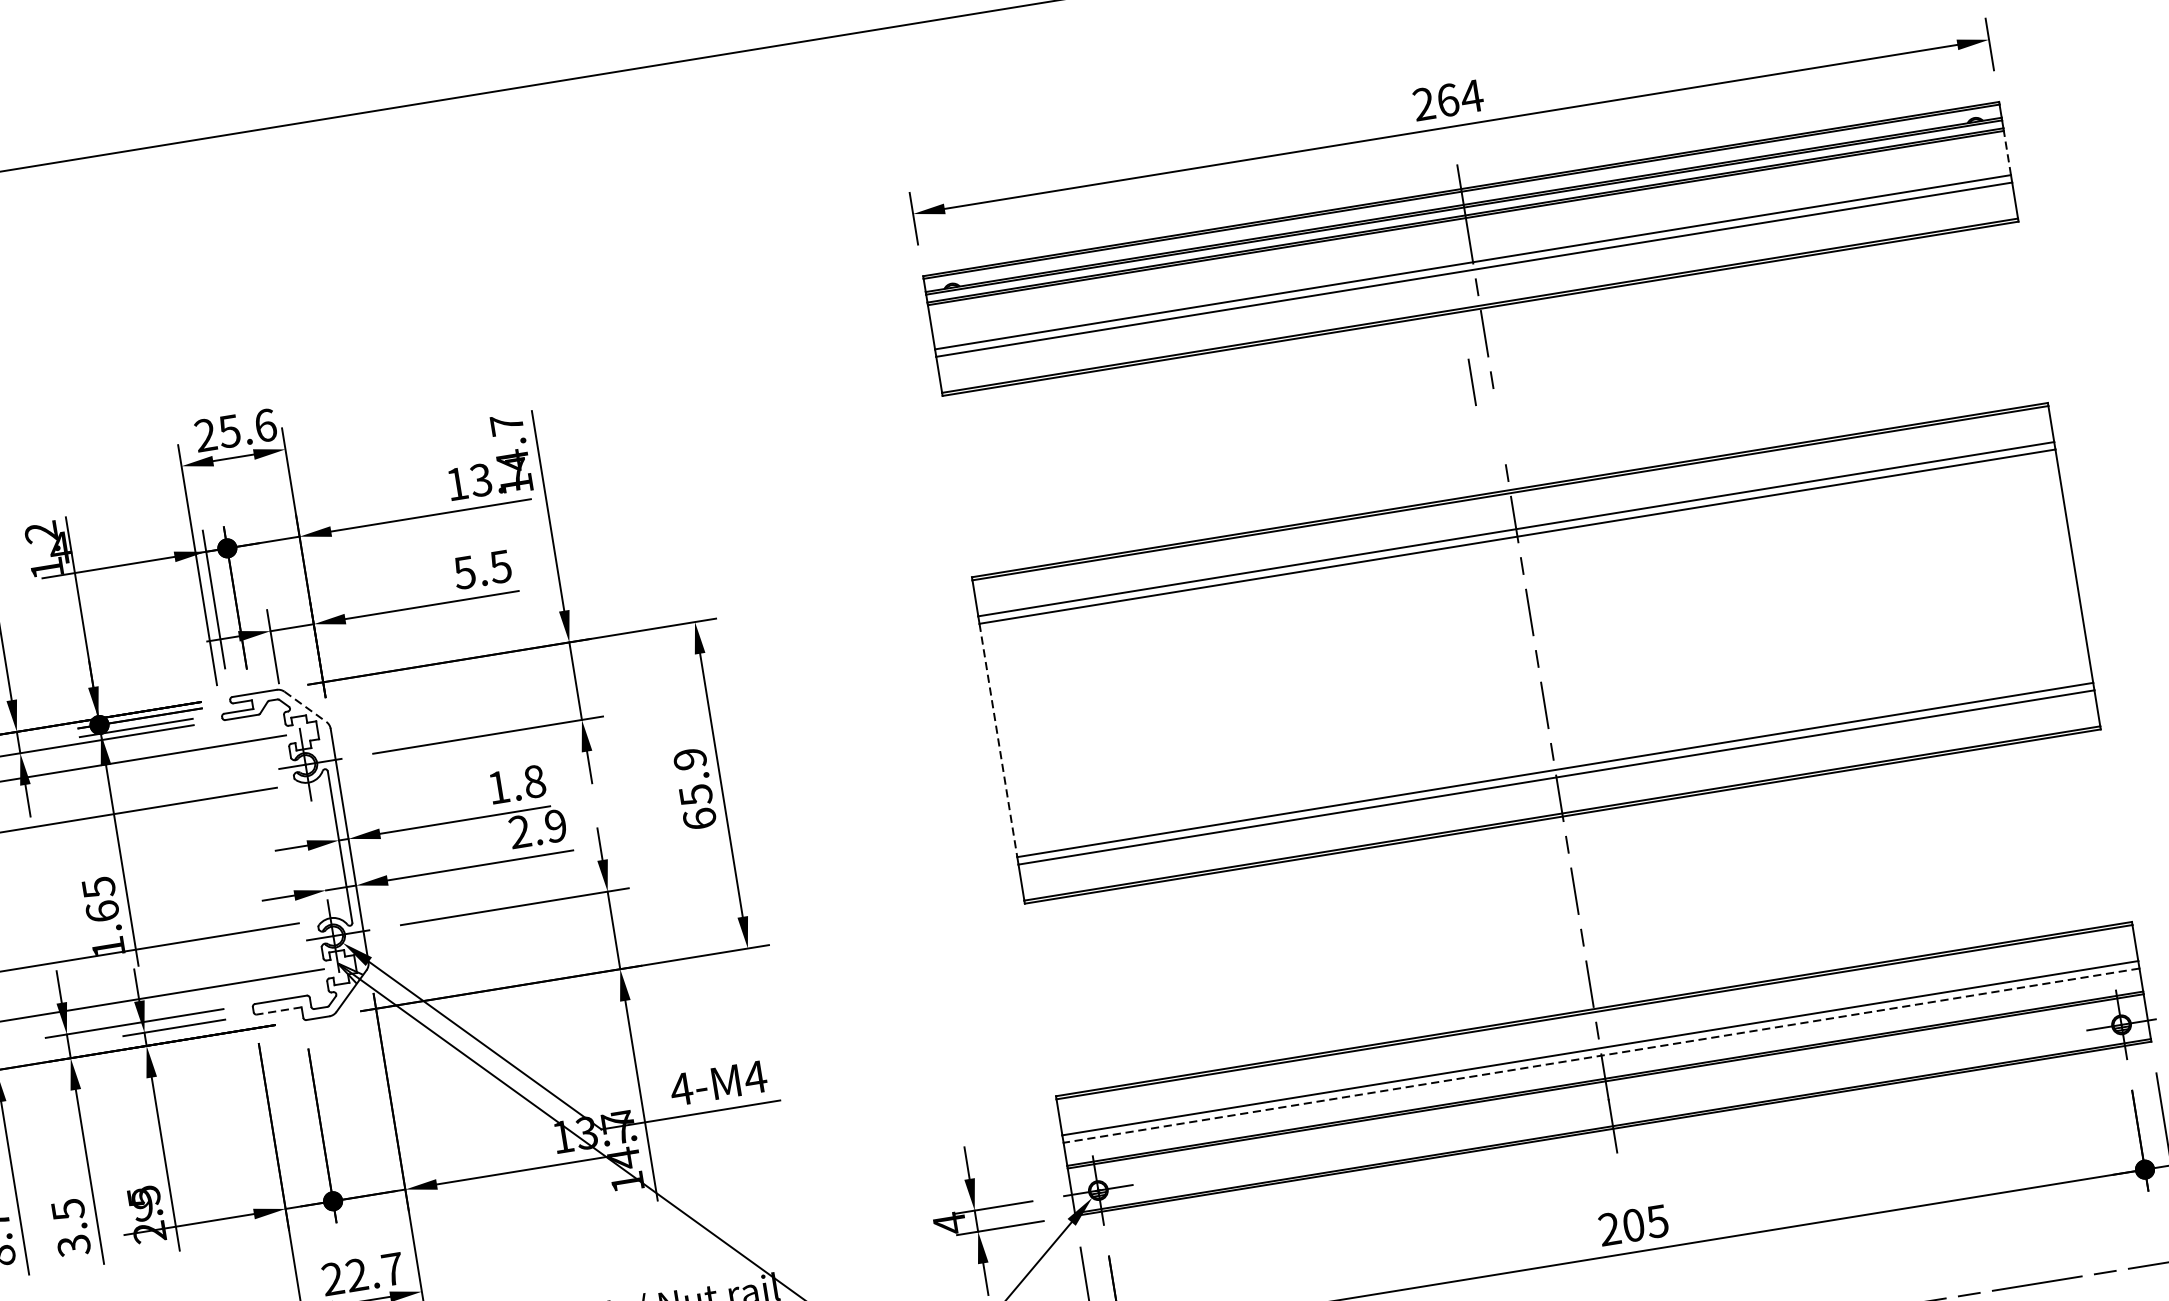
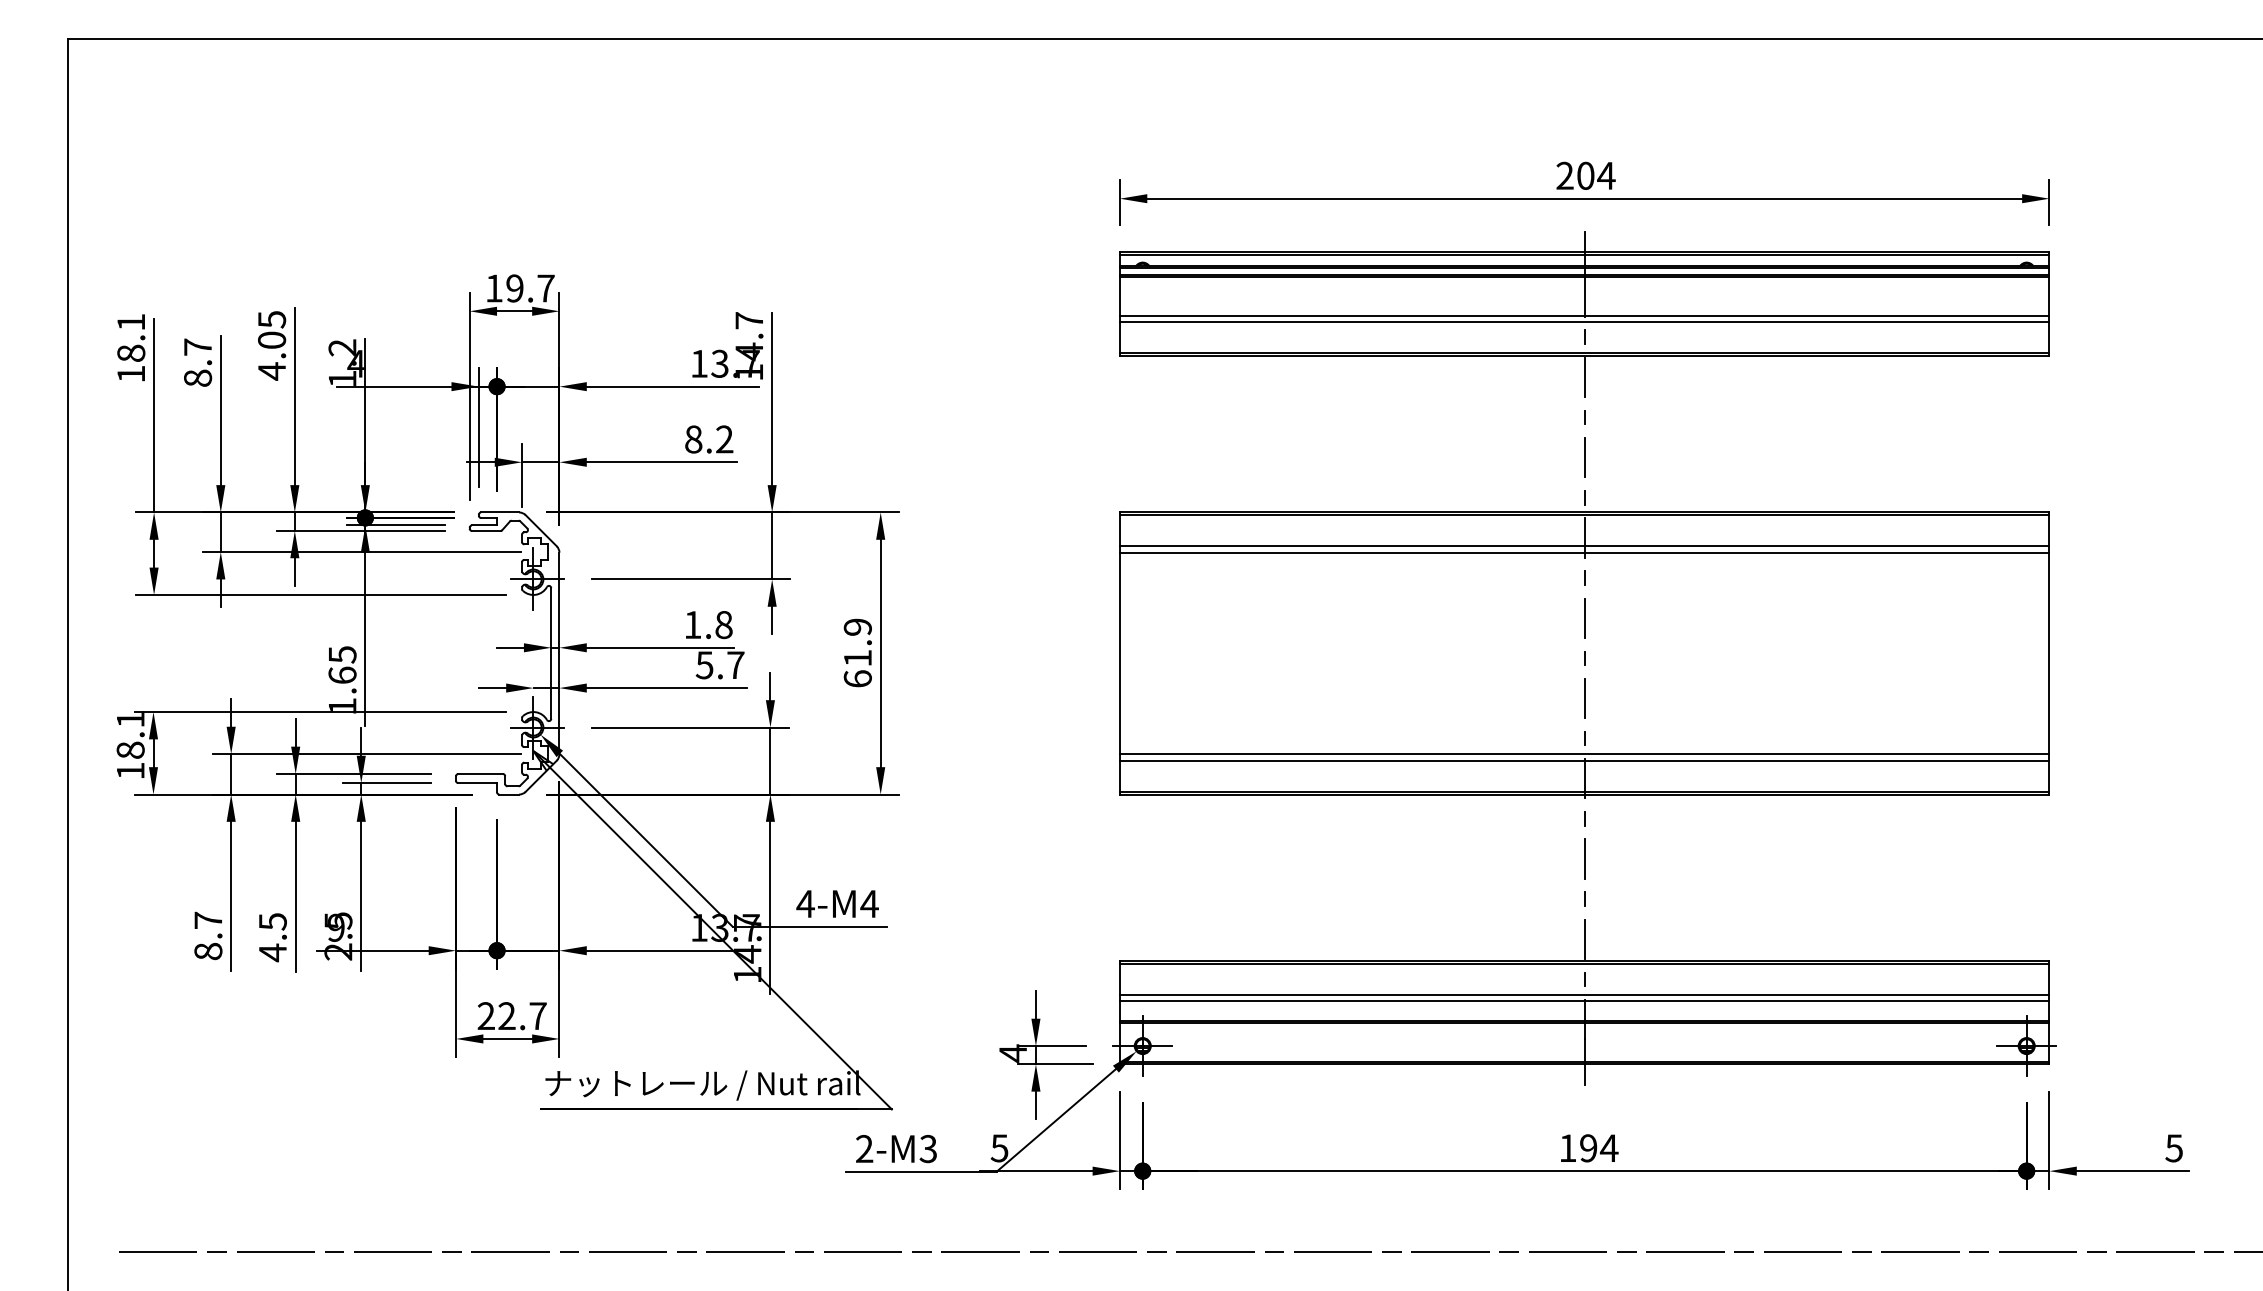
text: (1447, 99) -> (1585, 175), 264 -> 204
line: (2007, 152) -> (2049, 296), dashed -> solid
line: (1471, 382) -> (1584, 457), moved
text: (234, 430) -> (519, 288), 25.6 -> 19.7
text: (482, 569) -> (708, 439), 5.5 -> 8.2
line: (305, 707) -> (541, 531), dashed -> solid
line: (997, 740) -> (1119, 653), dashed -> solid
text: (695, 795) -> (857, 658), 65.9 -> 61.9
text: (537, 829) -> (719, 665), 2.9 -> 5.7
line: (279, 1011) -> (477, 783), dashed -> solid
line: (1601, 1056) -> (1584, 1001), dashed -> solid
text: (1633, 1225) -> (1588, 1148), 205 -> 194
text: (73, 1245) -> (272, 952), 3.5 -> 4.5

